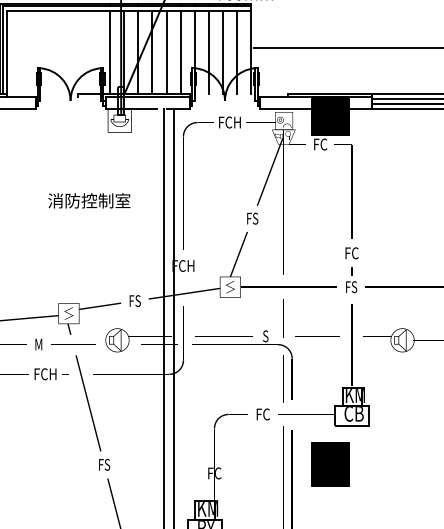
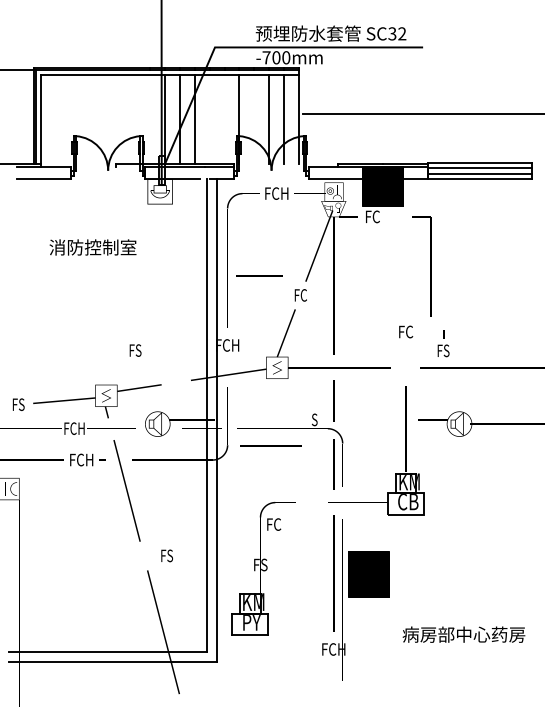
line: (110, 52) -> (150, 119), removed
line: (166, 52) -> (209, 119), removed
line: (180, 52) -> (224, 119), removed
line: (208, 52) -> (254, 119), removed
part: (351, 191) -> (430, 266), moved
text: (88, 200) -> (92, 247), moved
text: (252, 218) -> (300, 295), FS -> FC
text: (351, 280) -> (443, 343), moved
text: (135, 301) -> (135, 350), moved
line: (223, 335) -> (270, 445), moved
line: (317, 335) -> (259, 275), moved
text: (38, 344) -> (74, 428), M -> FCH
text: (263, 414) -> (274, 524), moved
text: (103, 464) -> (166, 555), moved
part: (329, 464) -> (368, 574), moved
text: (214, 472) -> (260, 564), FC -> FS

